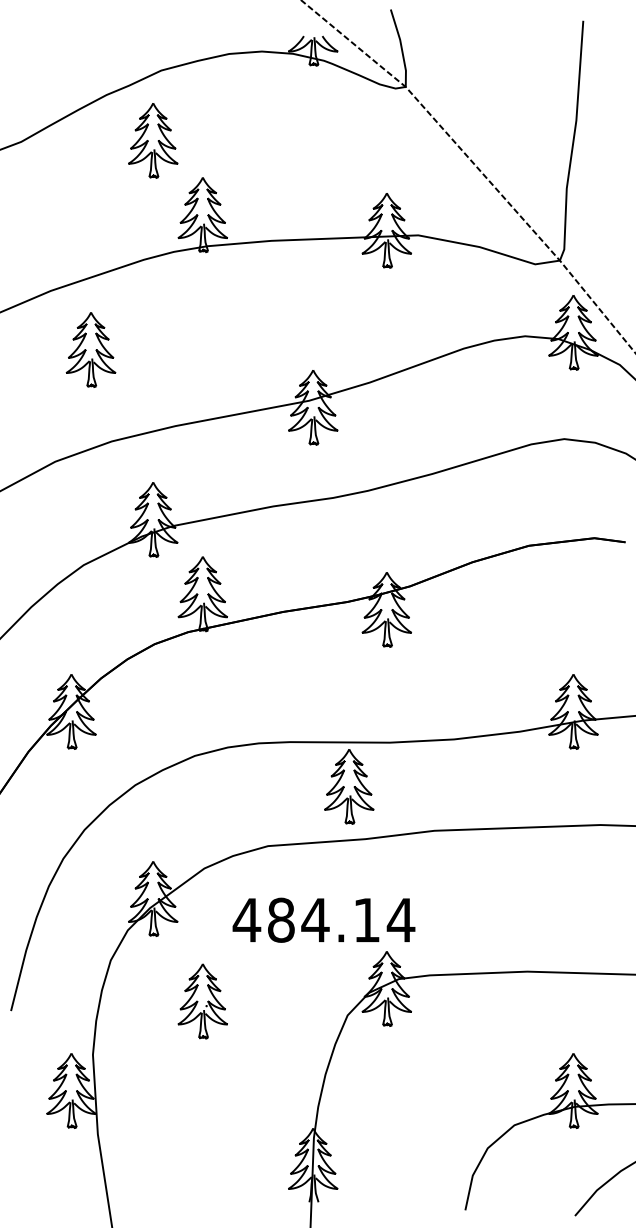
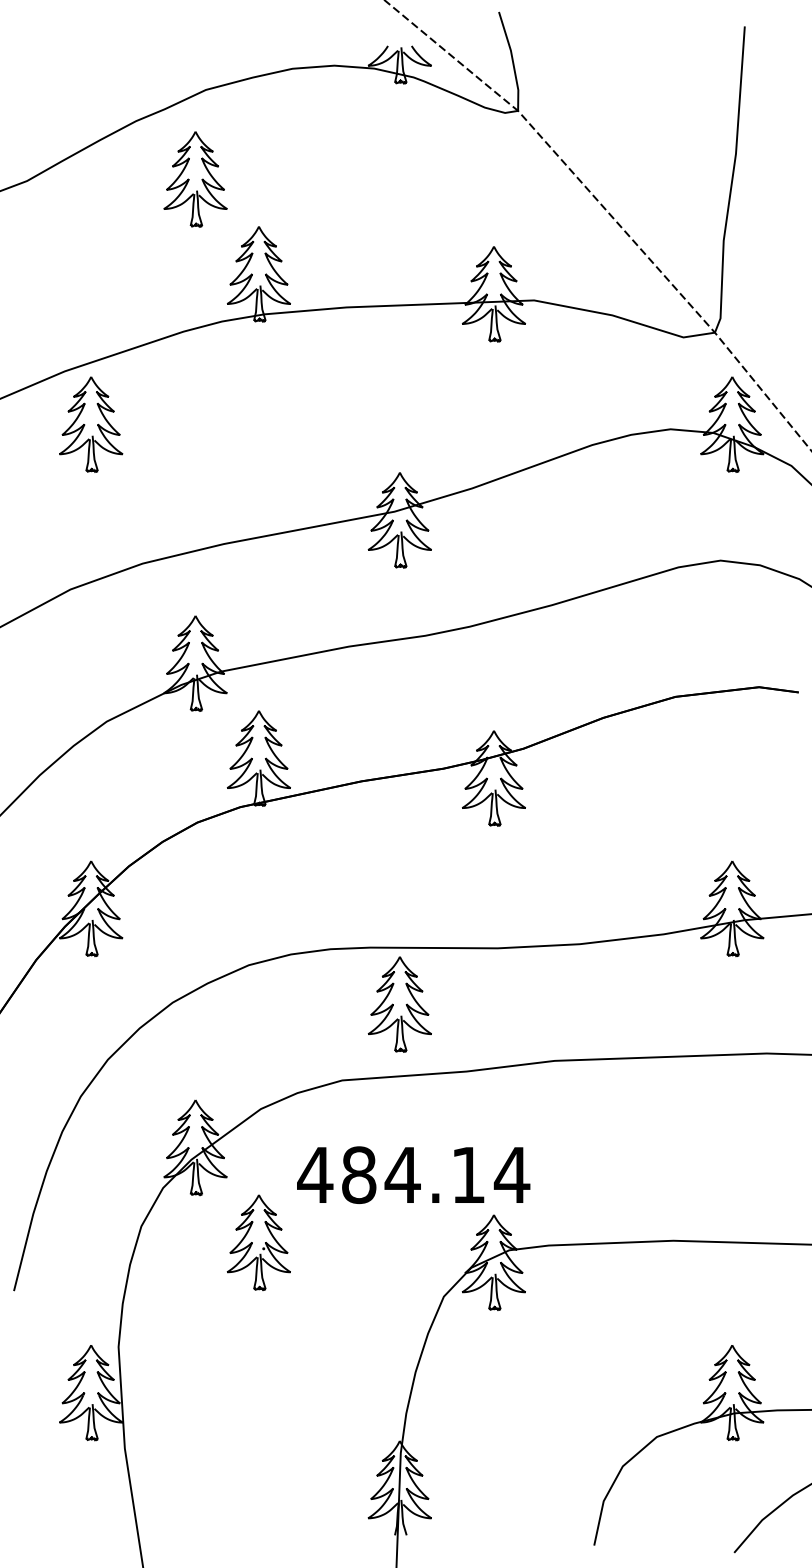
part: (91, 349) -> (91, 424), moved
part: (348, 786) -> (399, 1004), moved
part: (202, 1001) -> (258, 1242), moved

